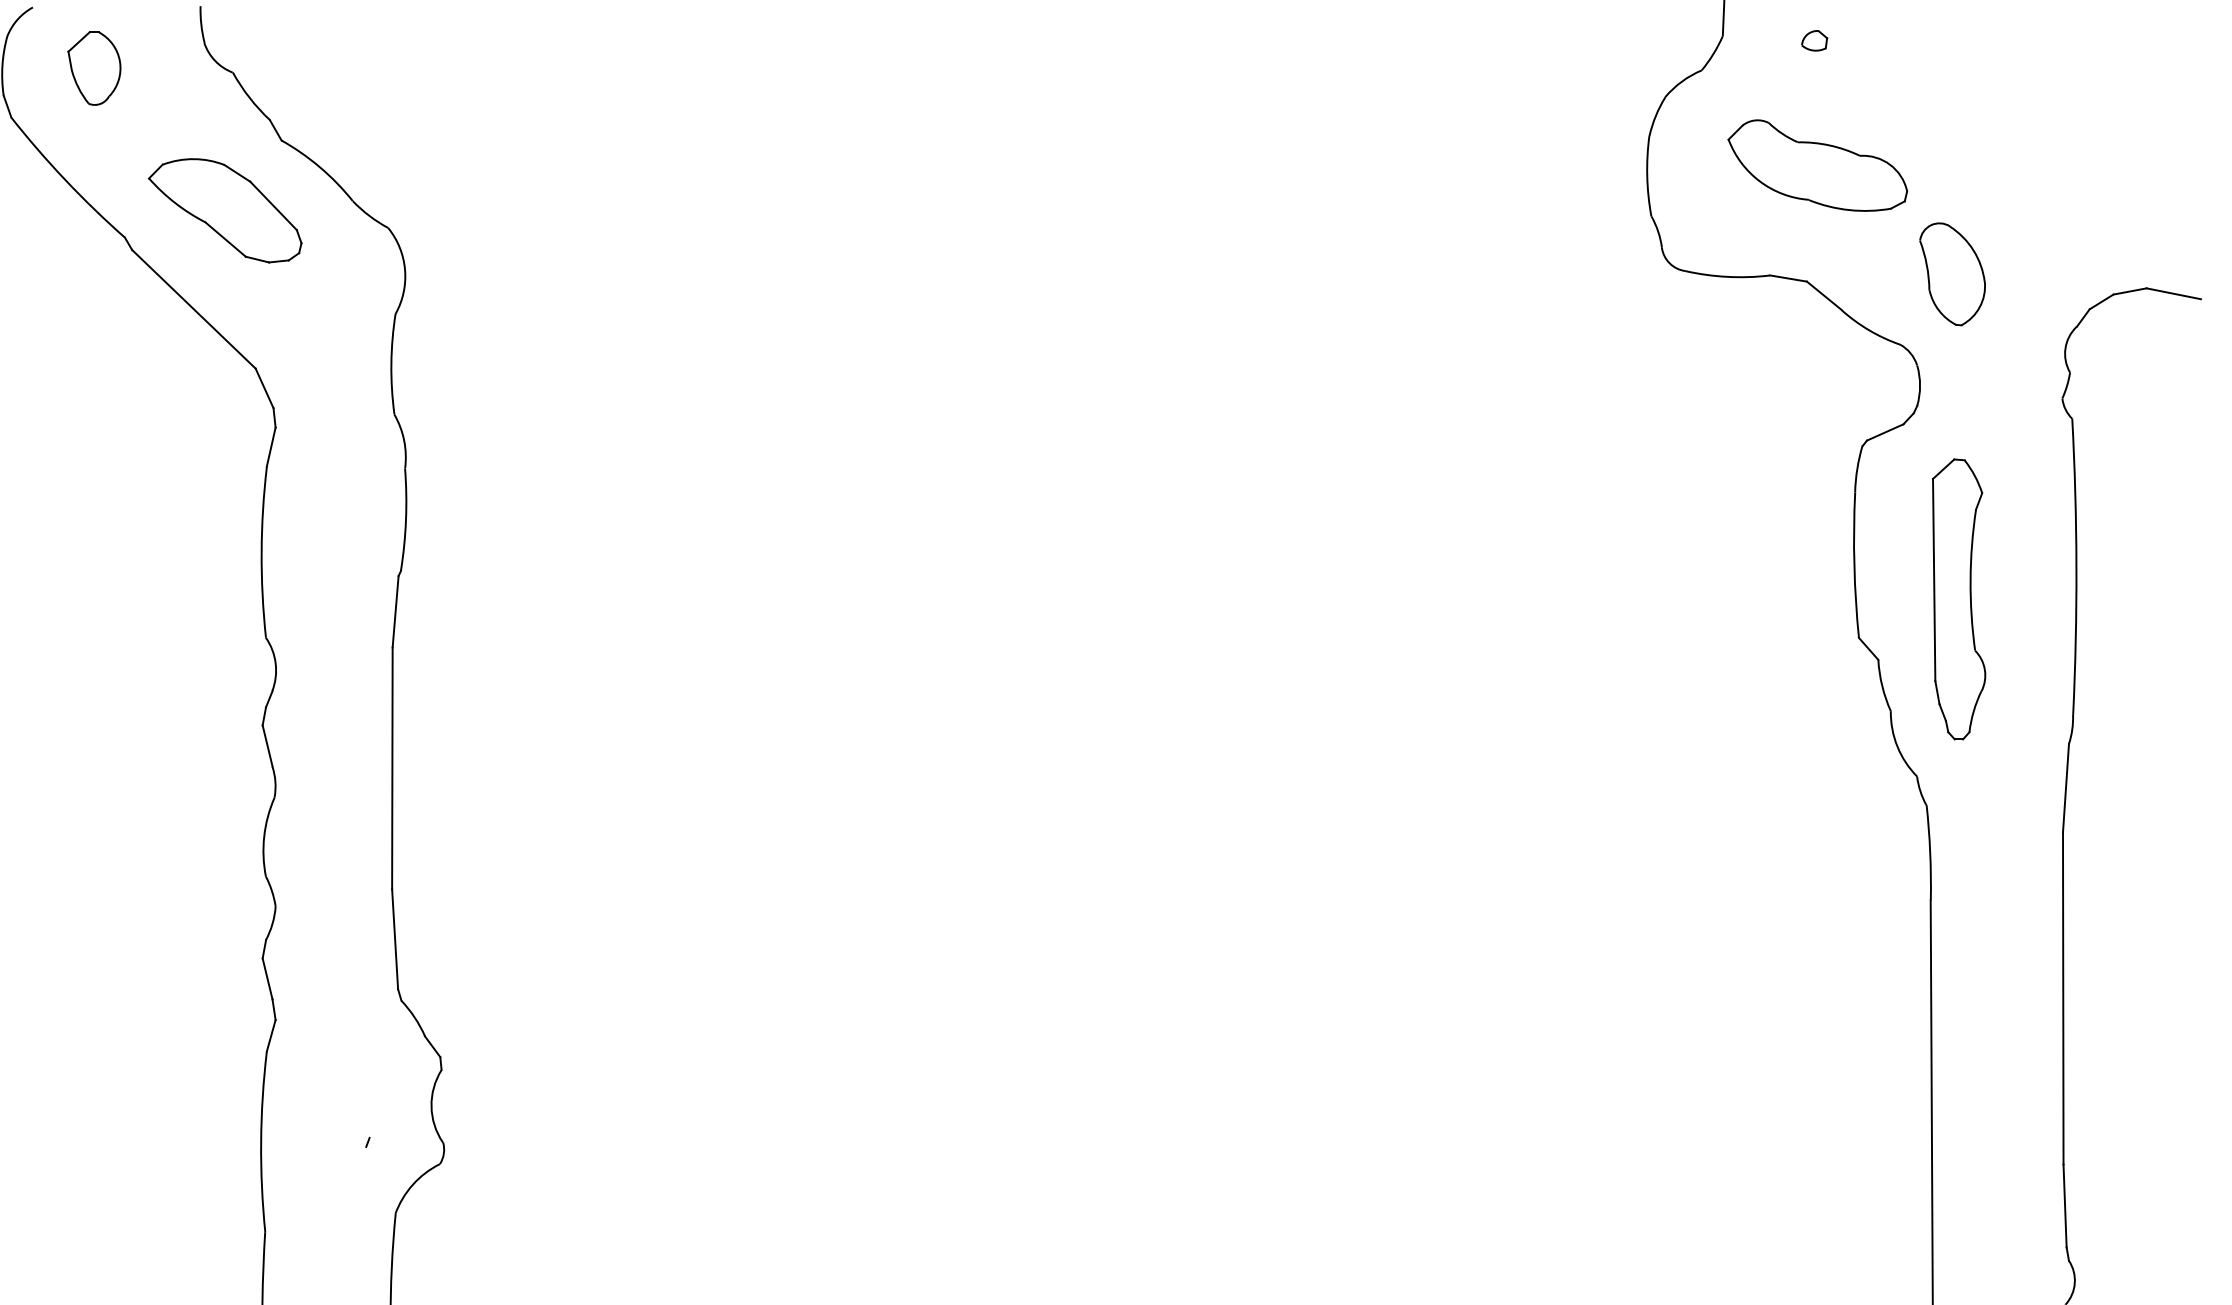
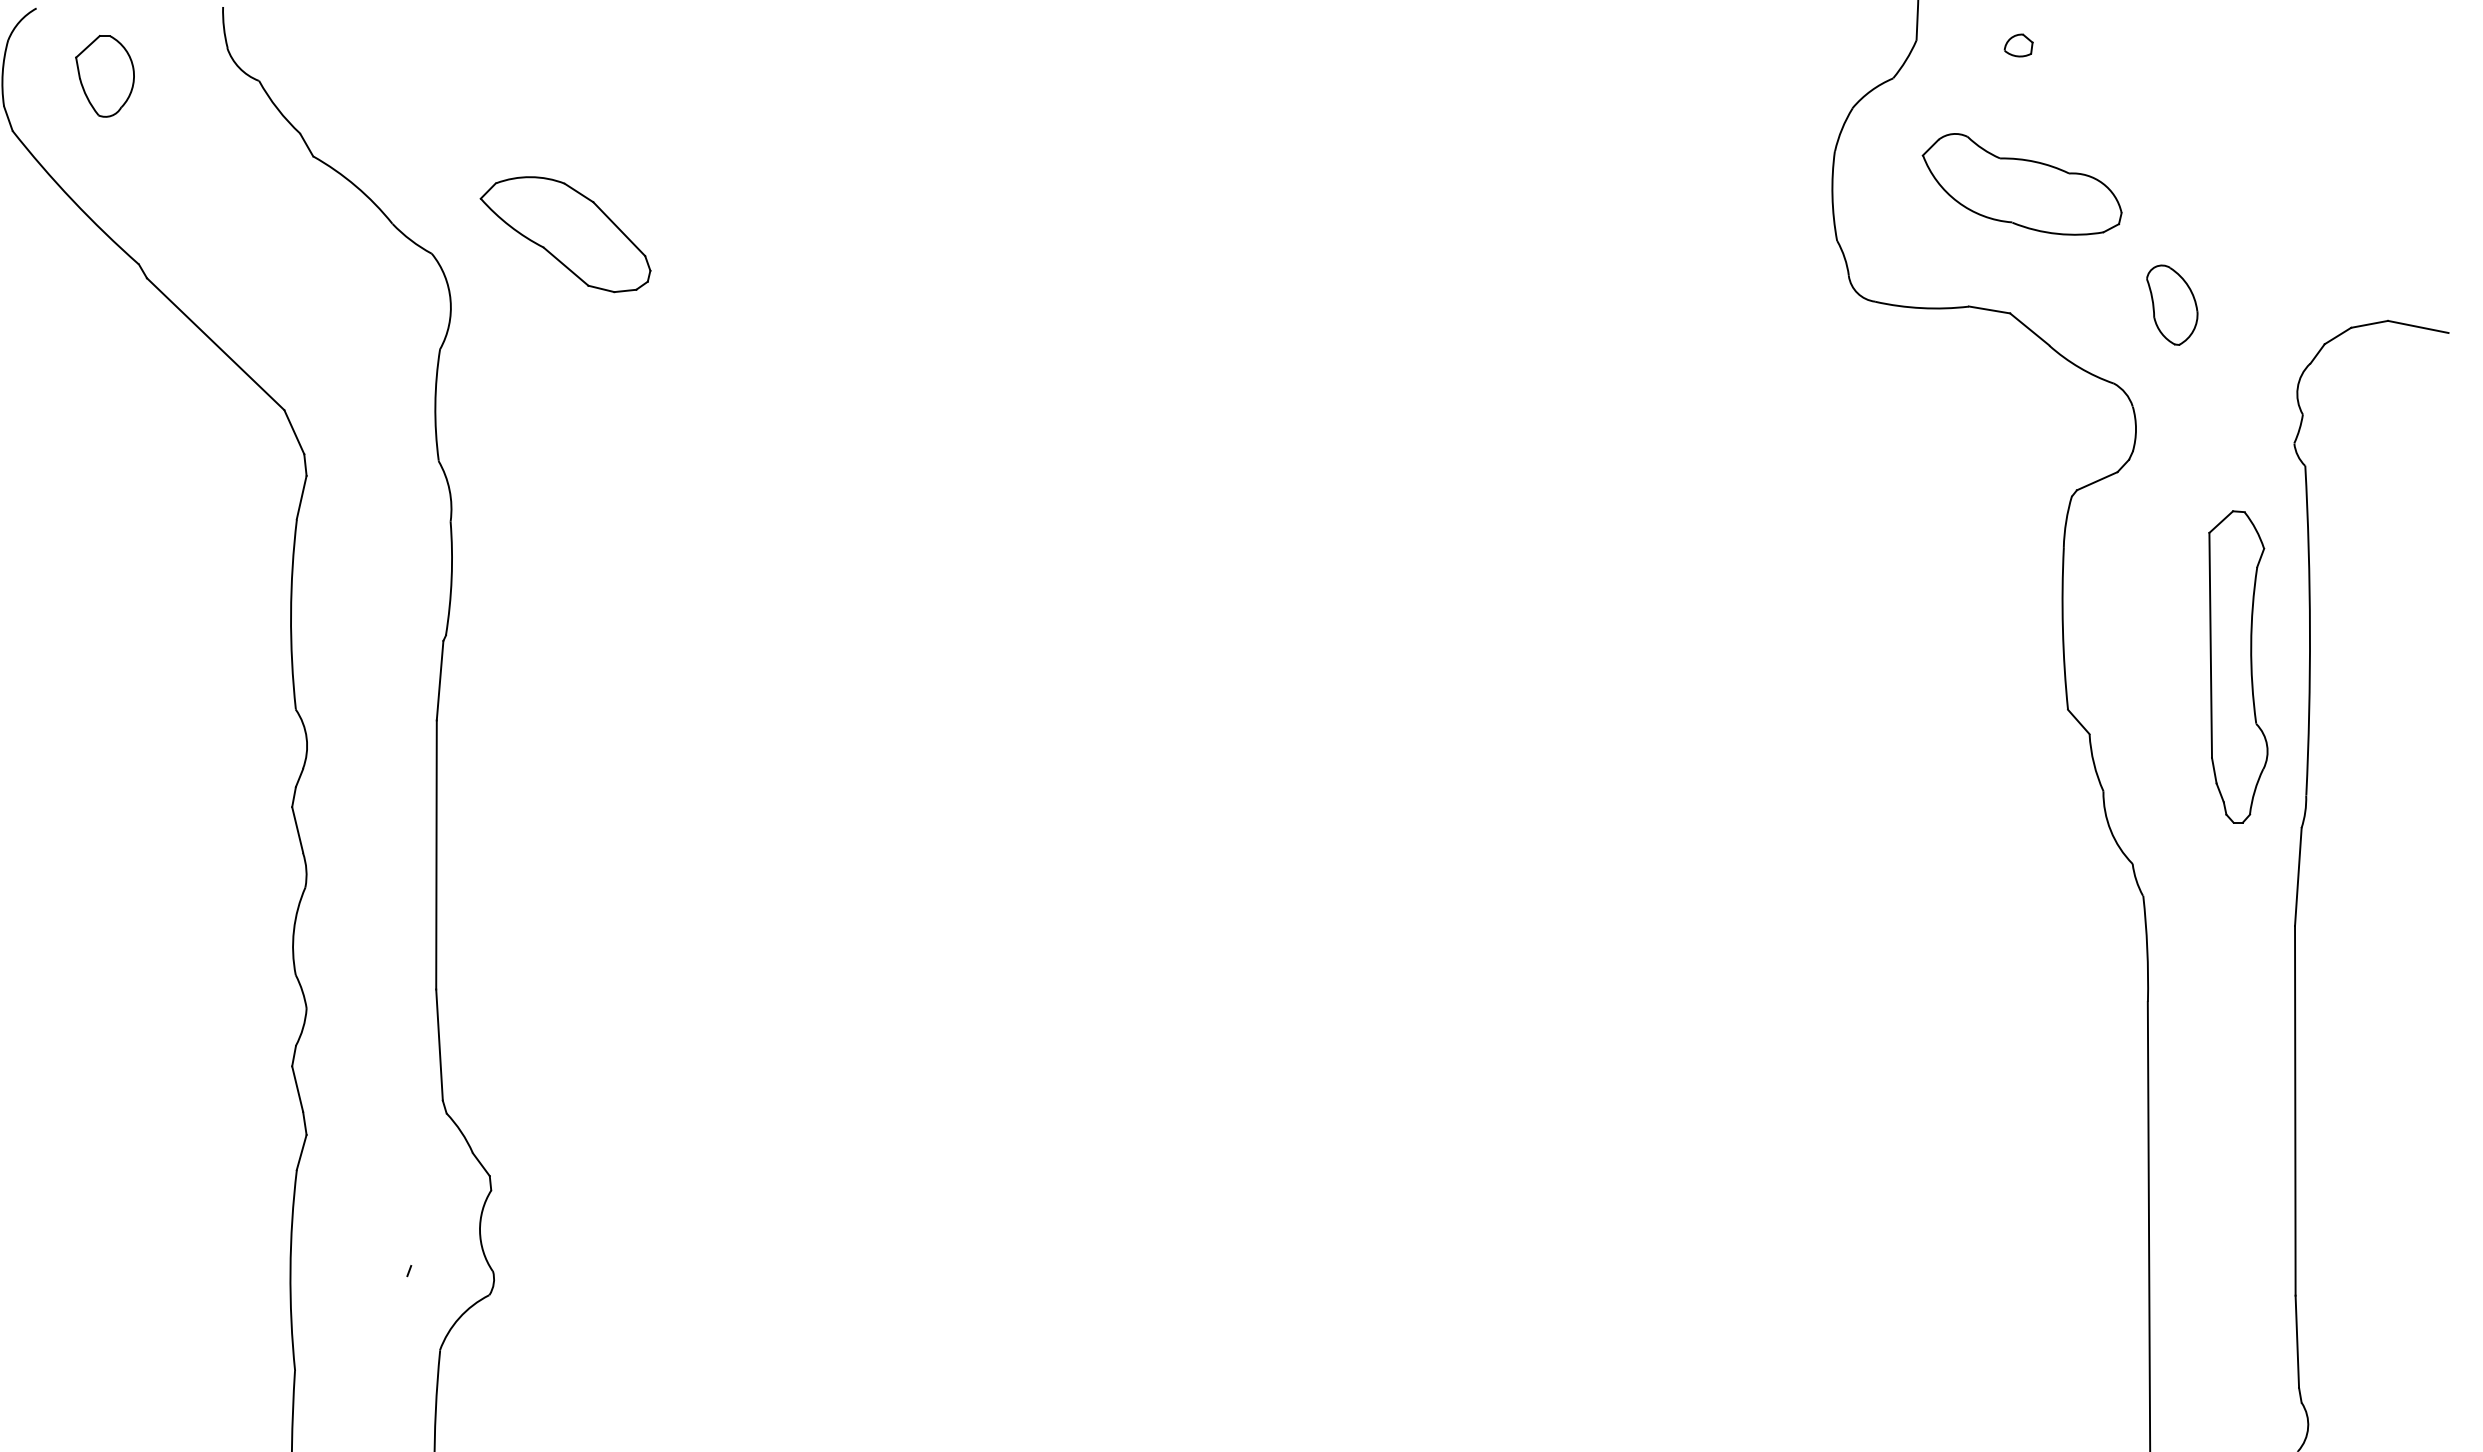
part: (225, 210) -> (565, 234), moved
part: (1952, 273) -> (2172, 304), size x0.7
part: (1959, 599) -> (2238, 666), moved

